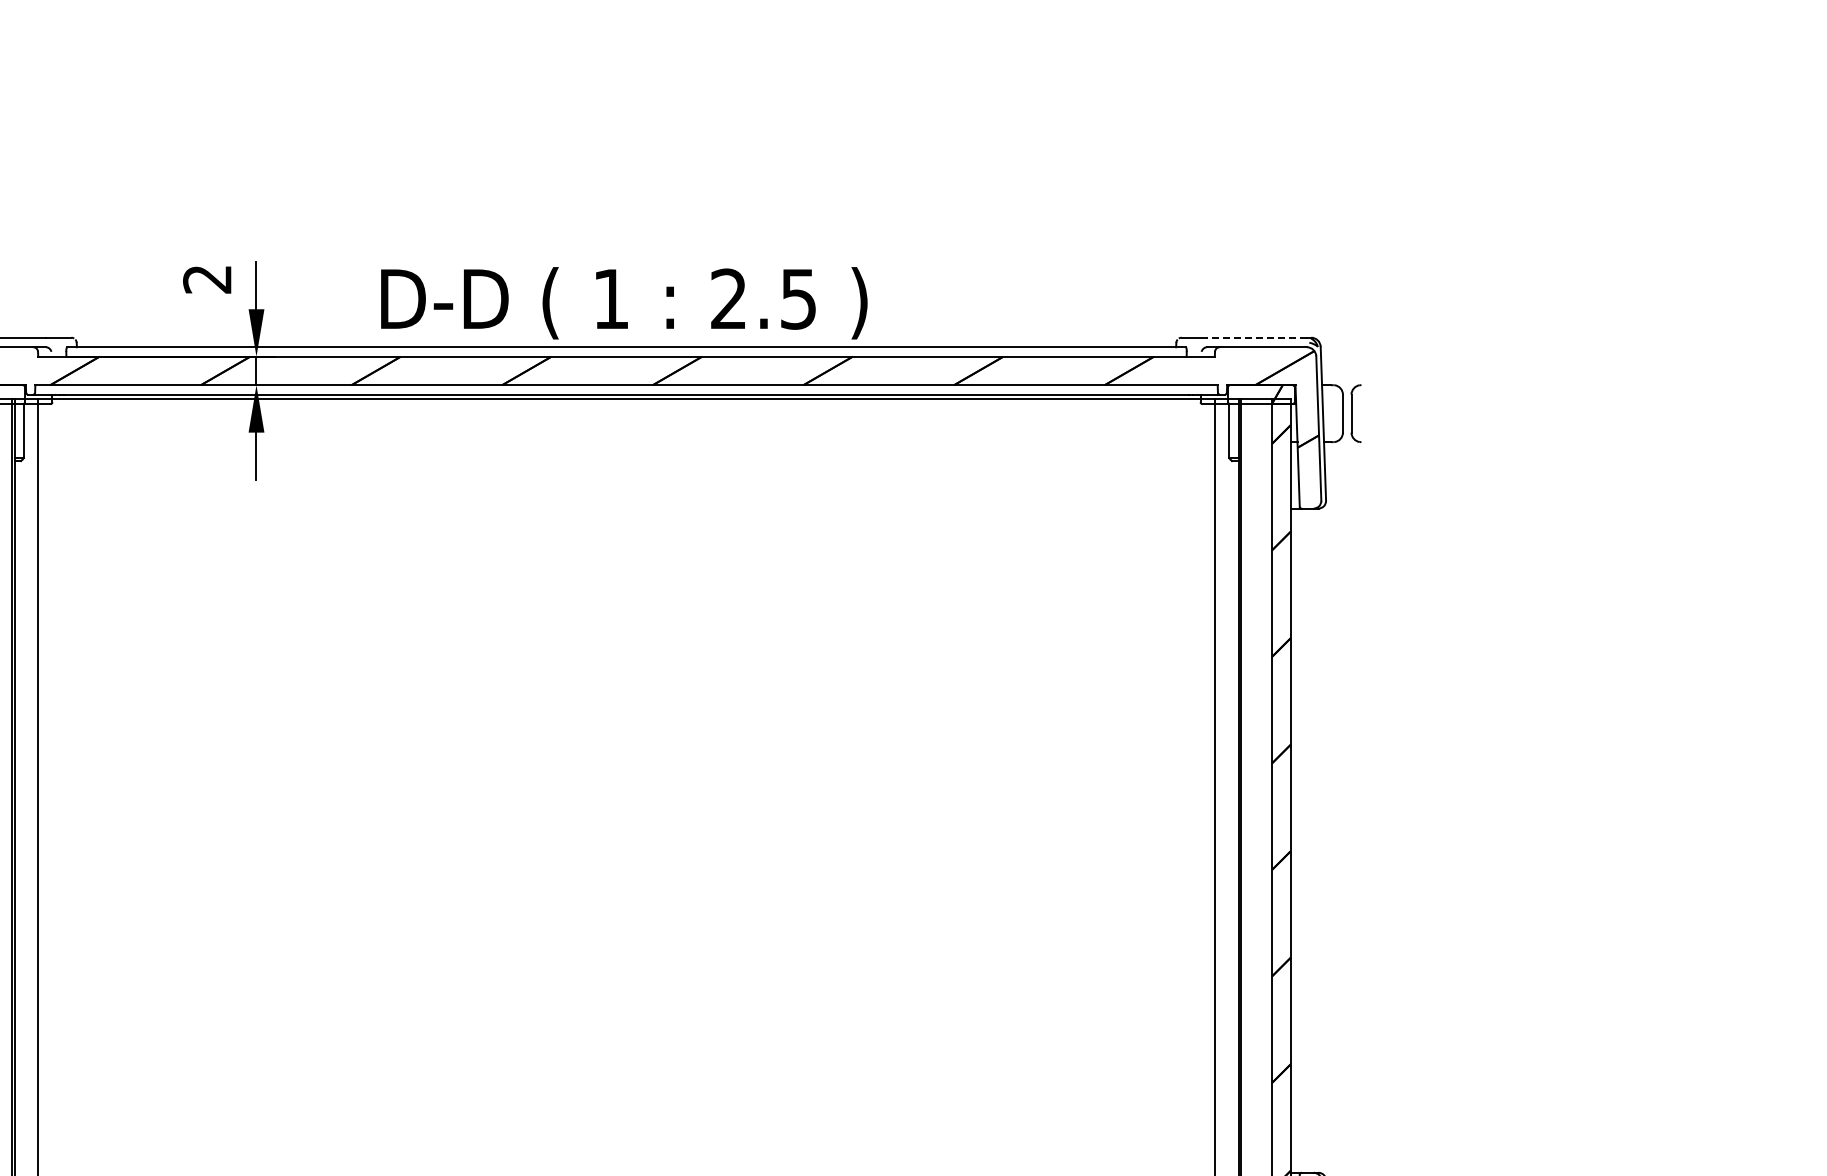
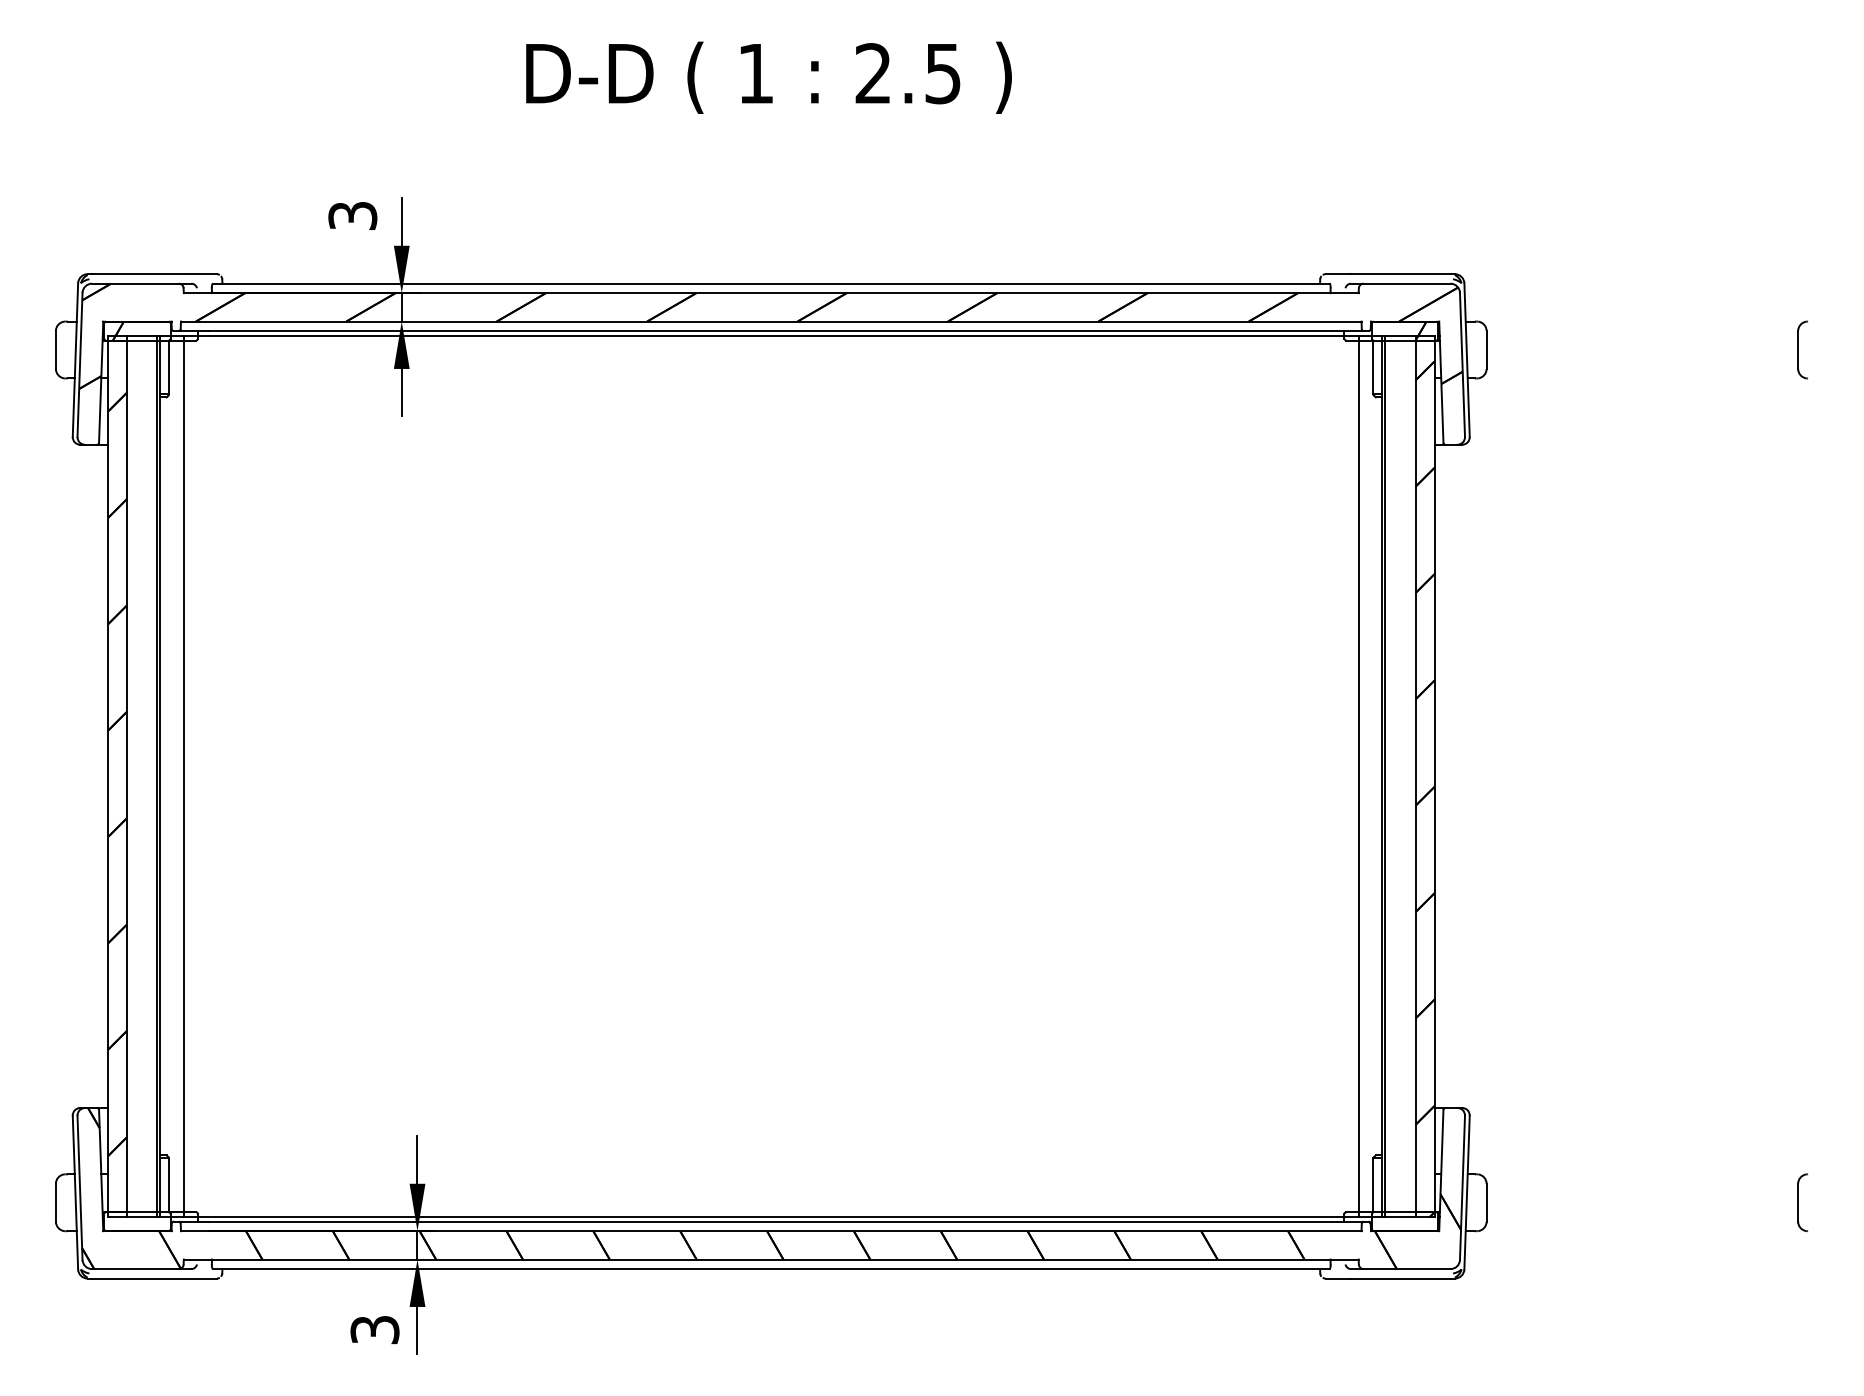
text: (207, 279) -> (352, 216), 2 -> 3
text: (623, 302) -> (768, 77), moved
line: (1256, 338) -> (1400, 274), dashed -> solid
part: (1355, 413) -> (1802, 349), moved

